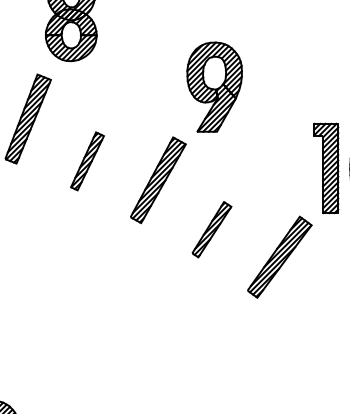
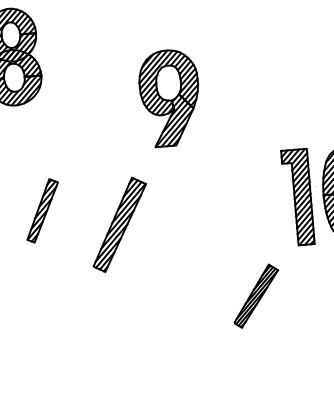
part: (214, 86) -> (169, 97), moved
part: (211, 229) -> (180, 272), removed
part: (279, 256) -> (255, 295), size x0.7

